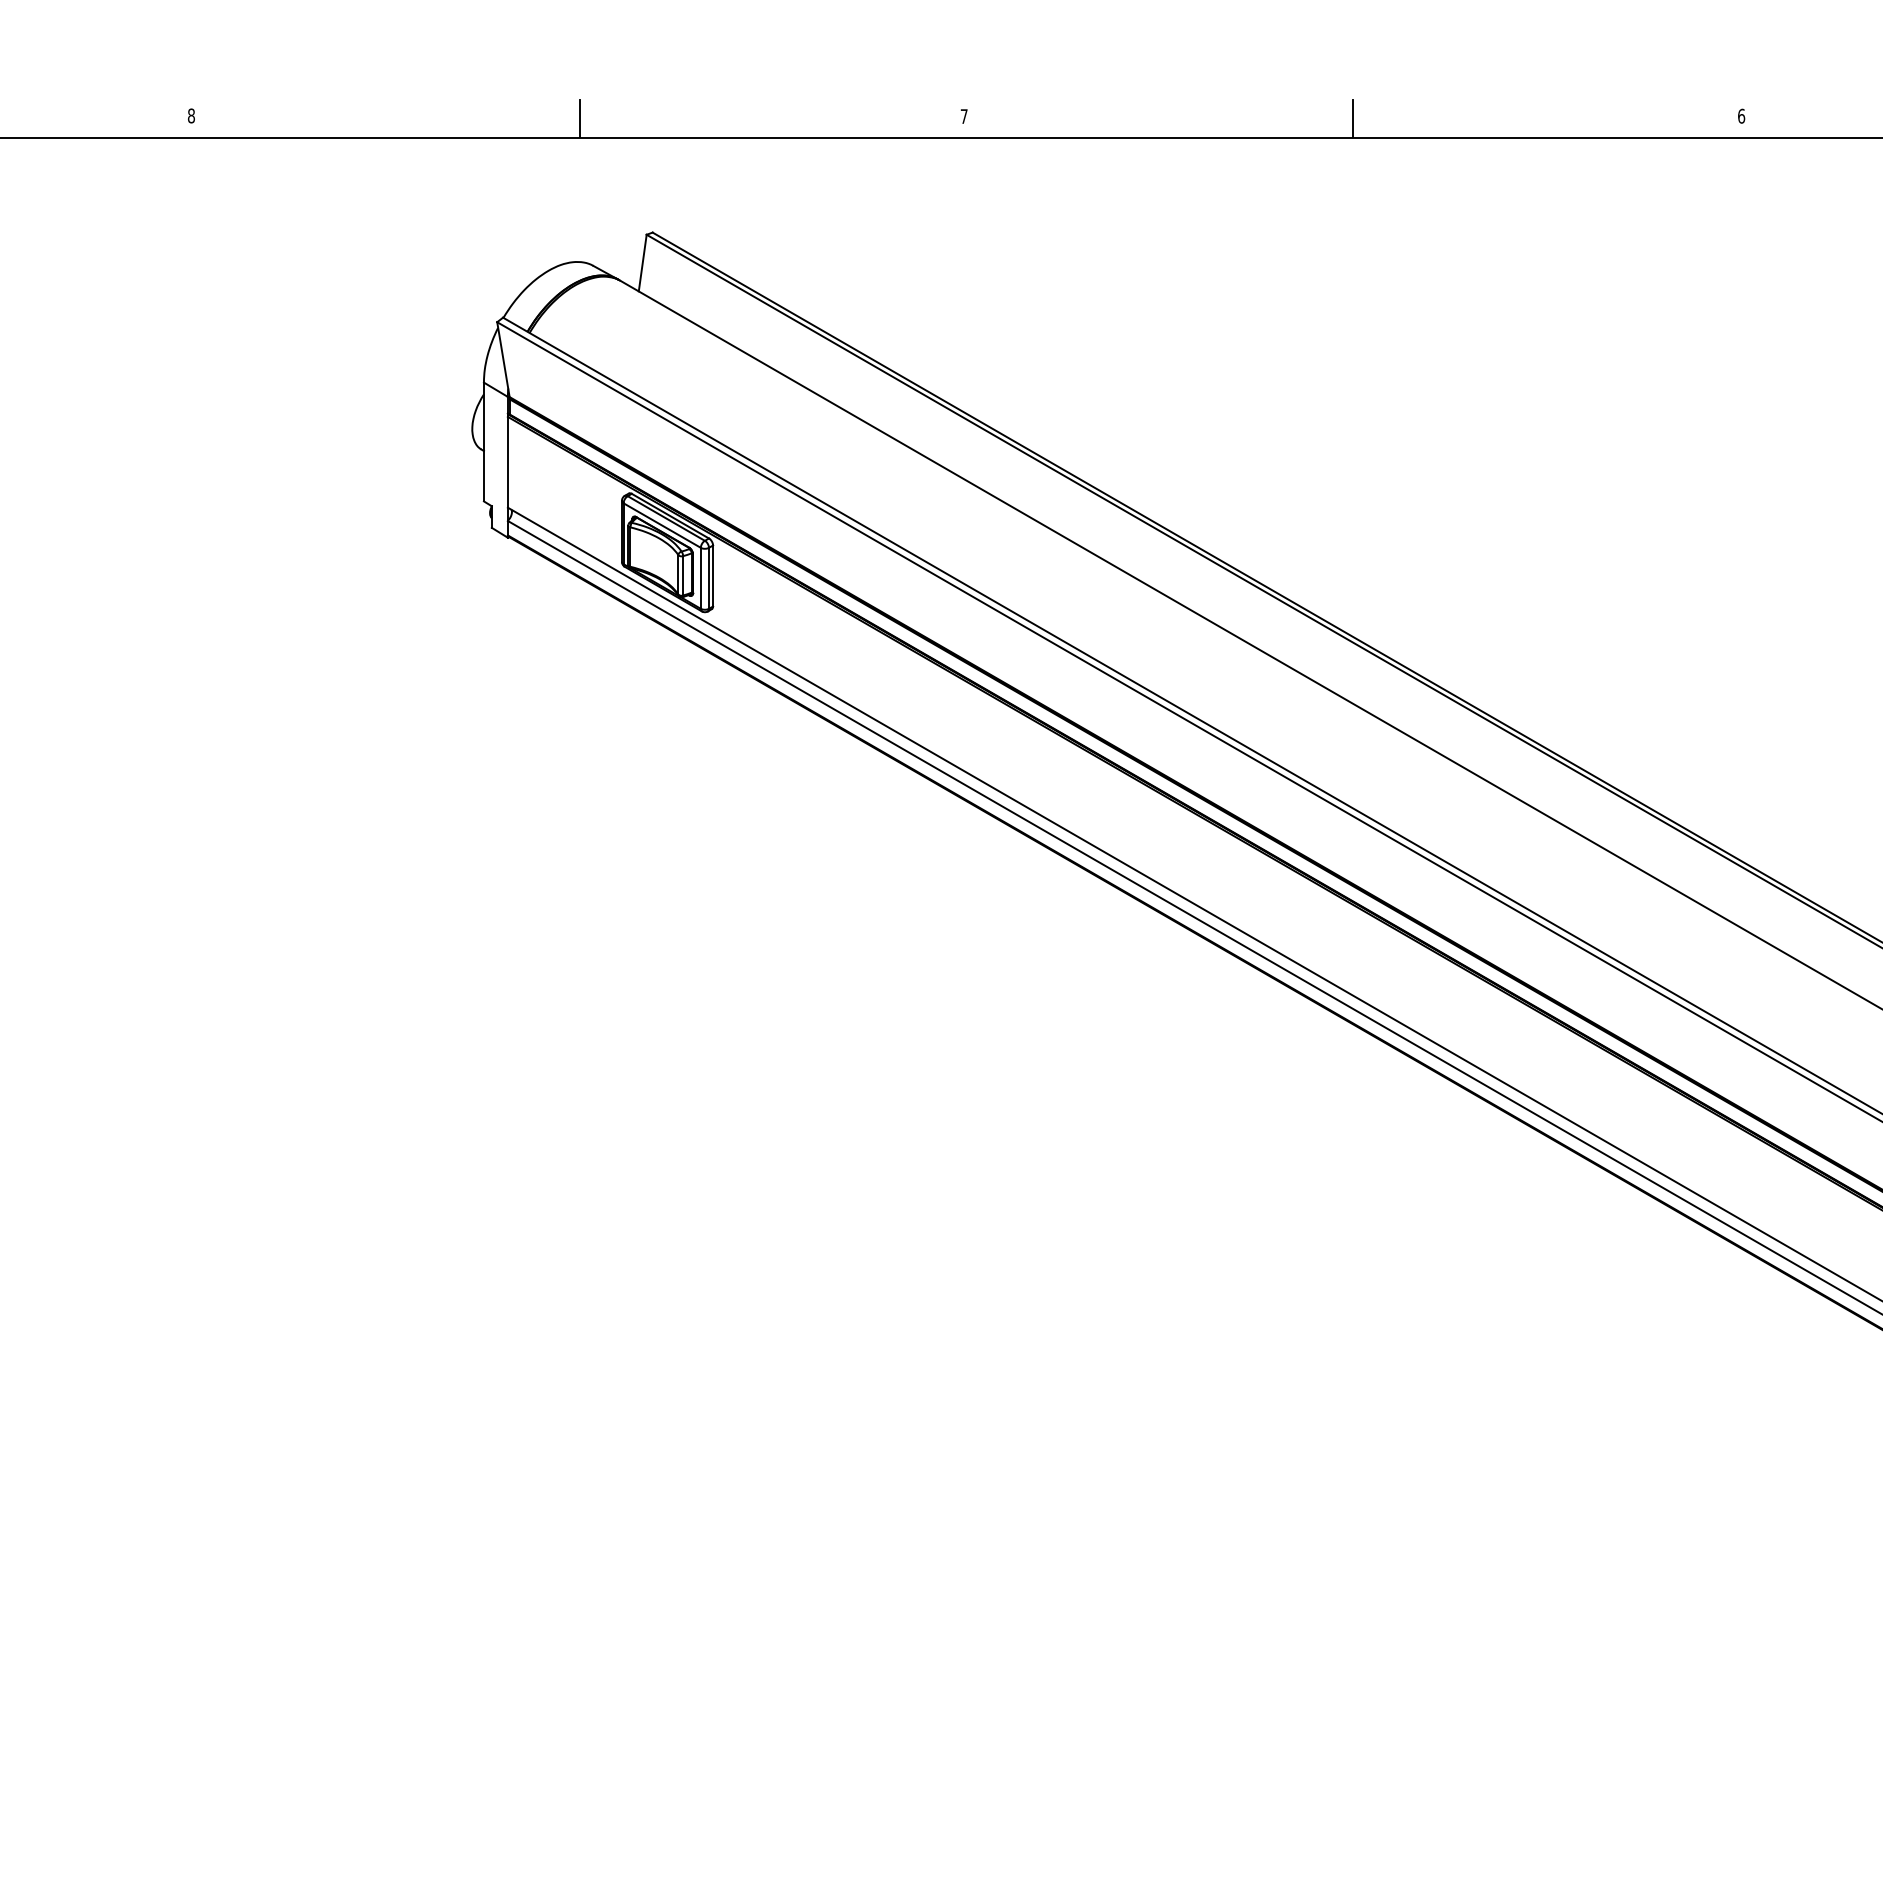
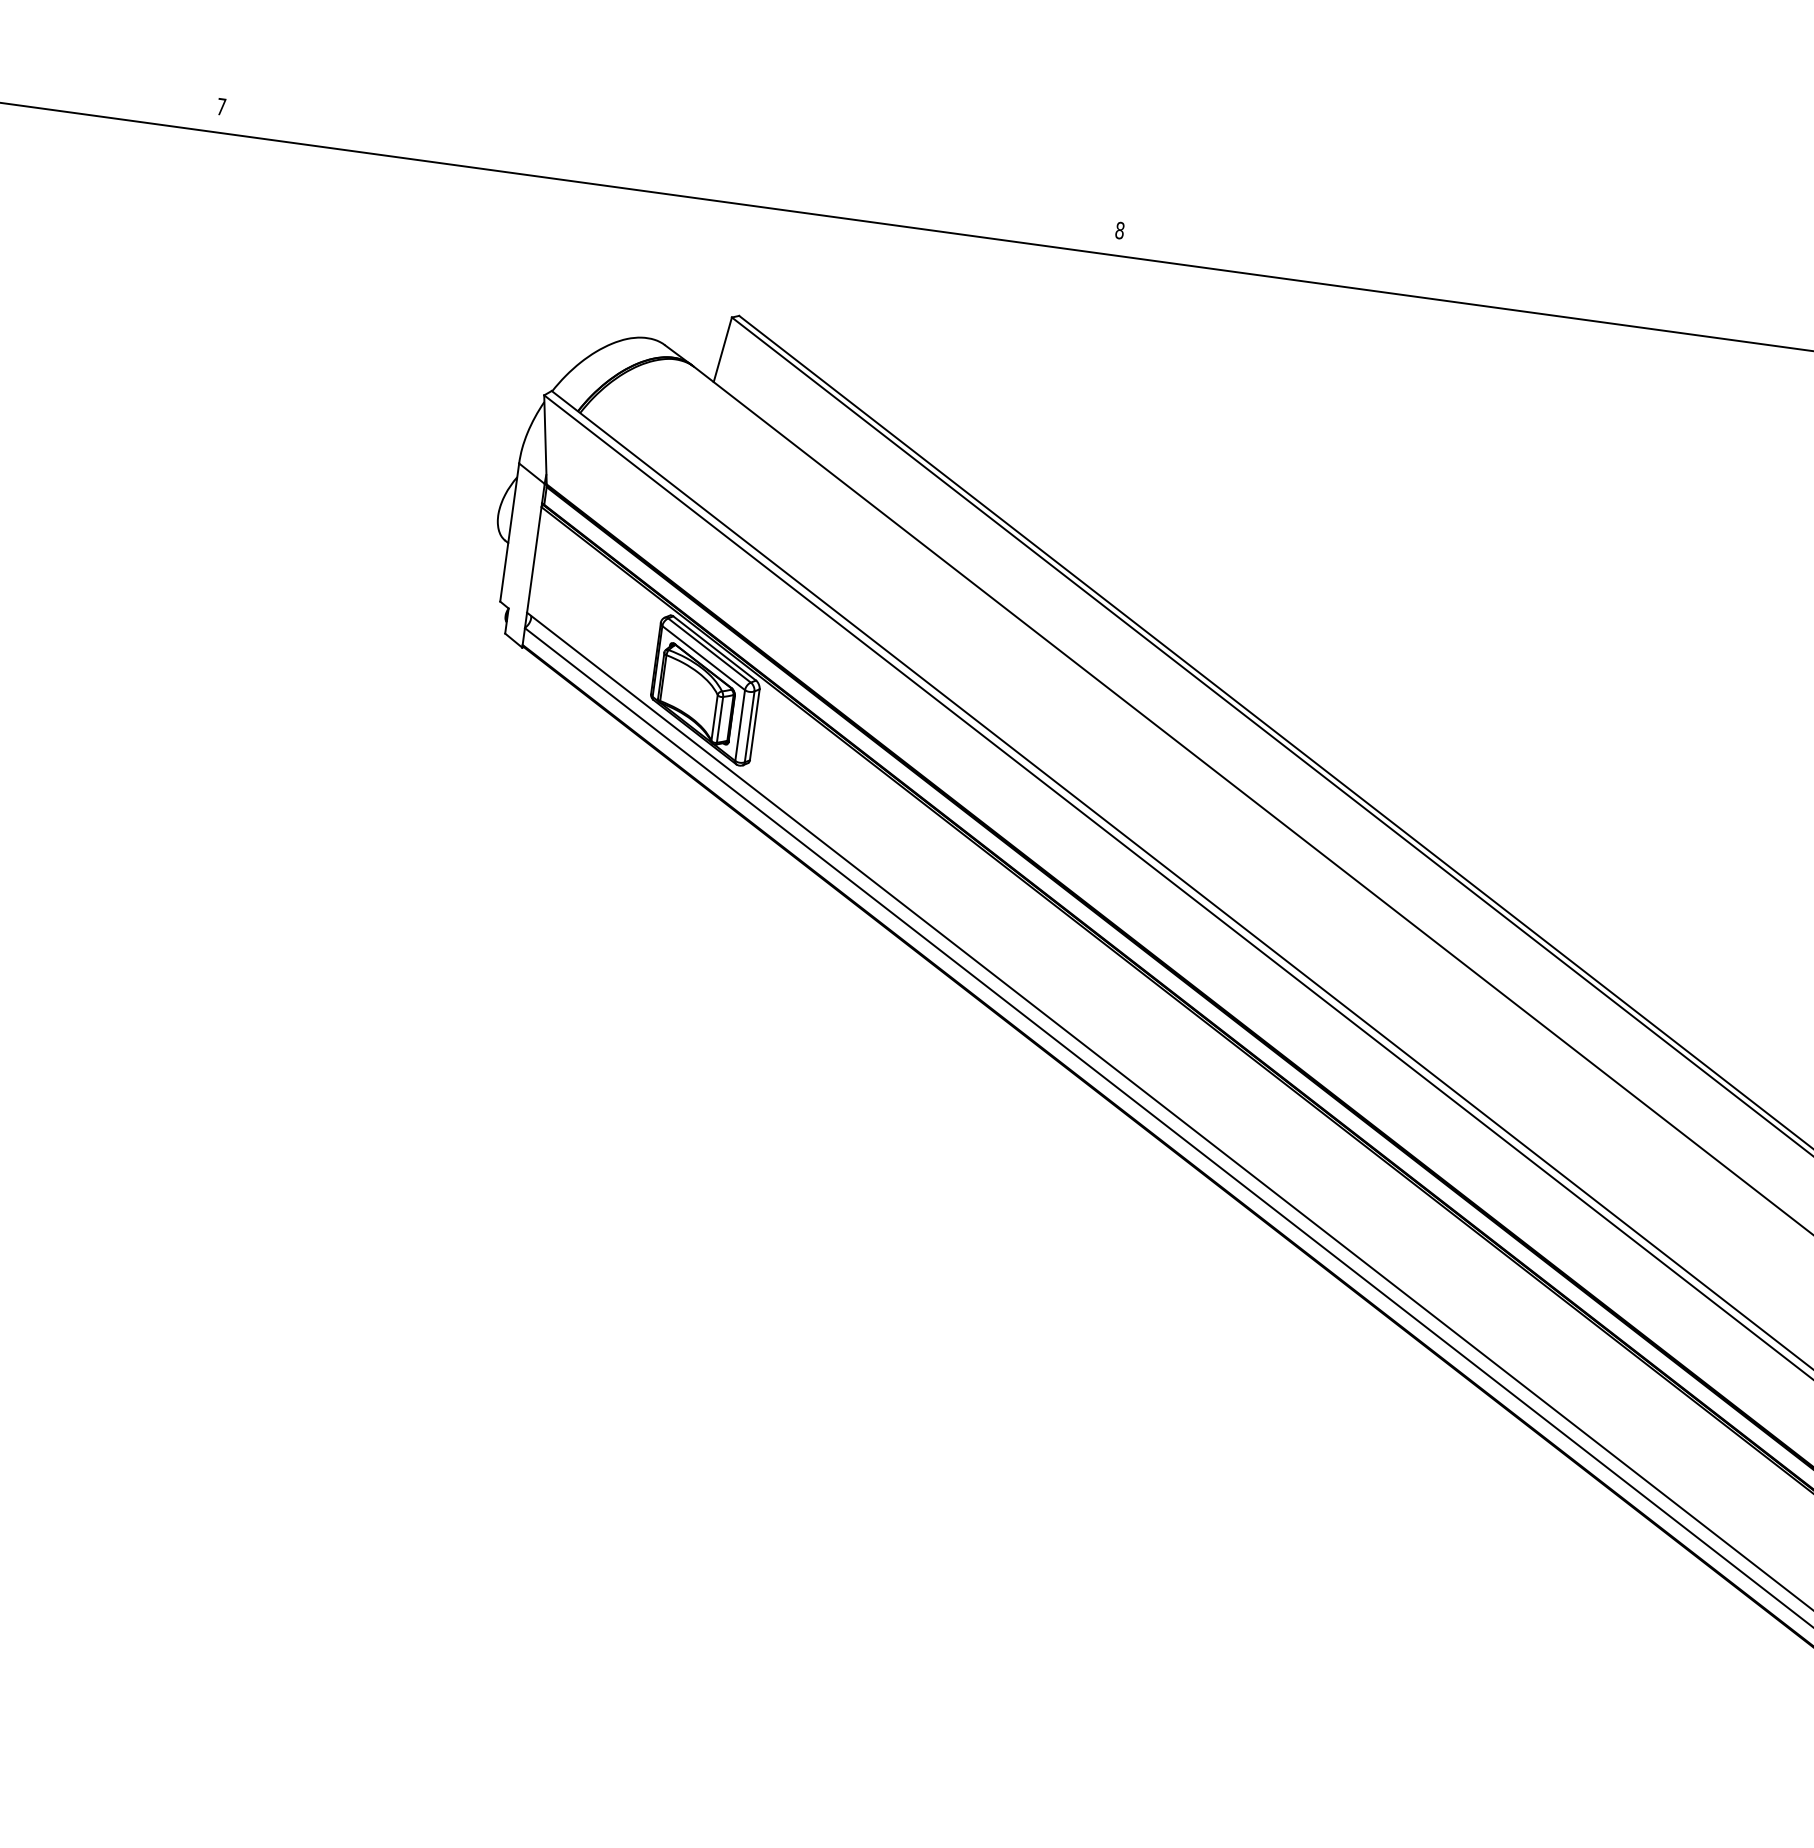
text: (191, 115) -> (221, 106), 8 -> 7
text: (963, 116) -> (1119, 230), 7 -> 8
line: (579, 118) -> (672, 171), removed
line: (1352, 118) -> (1571, 294), removed

